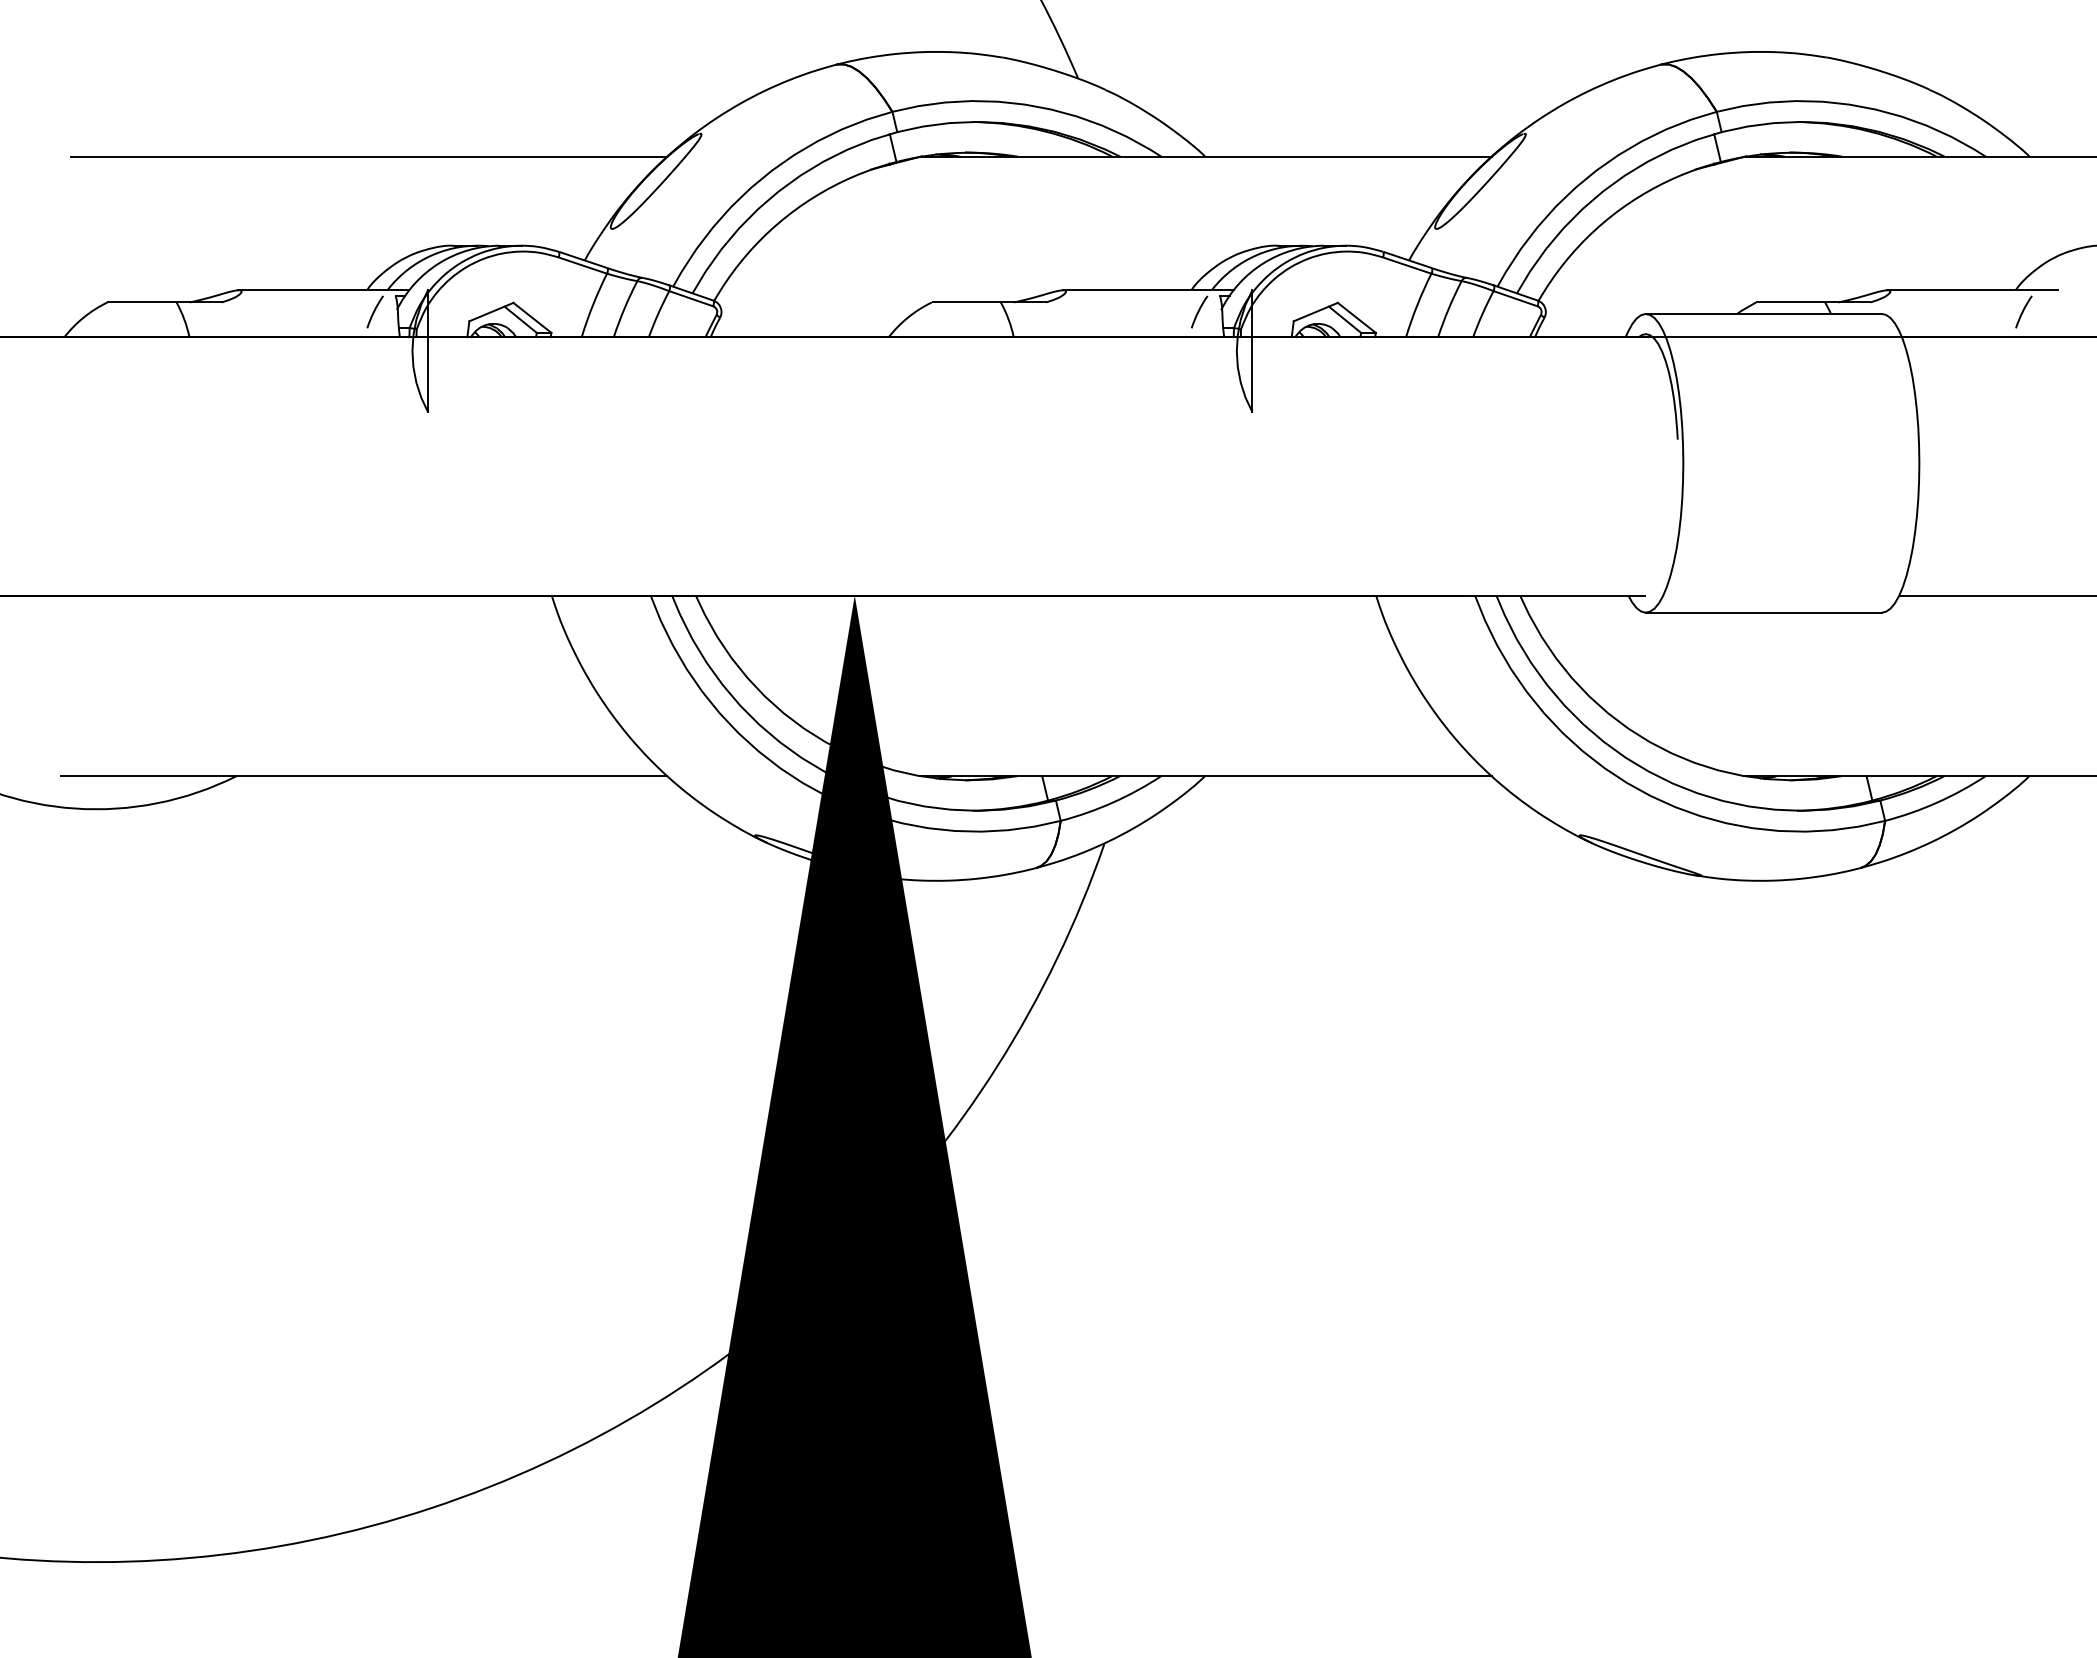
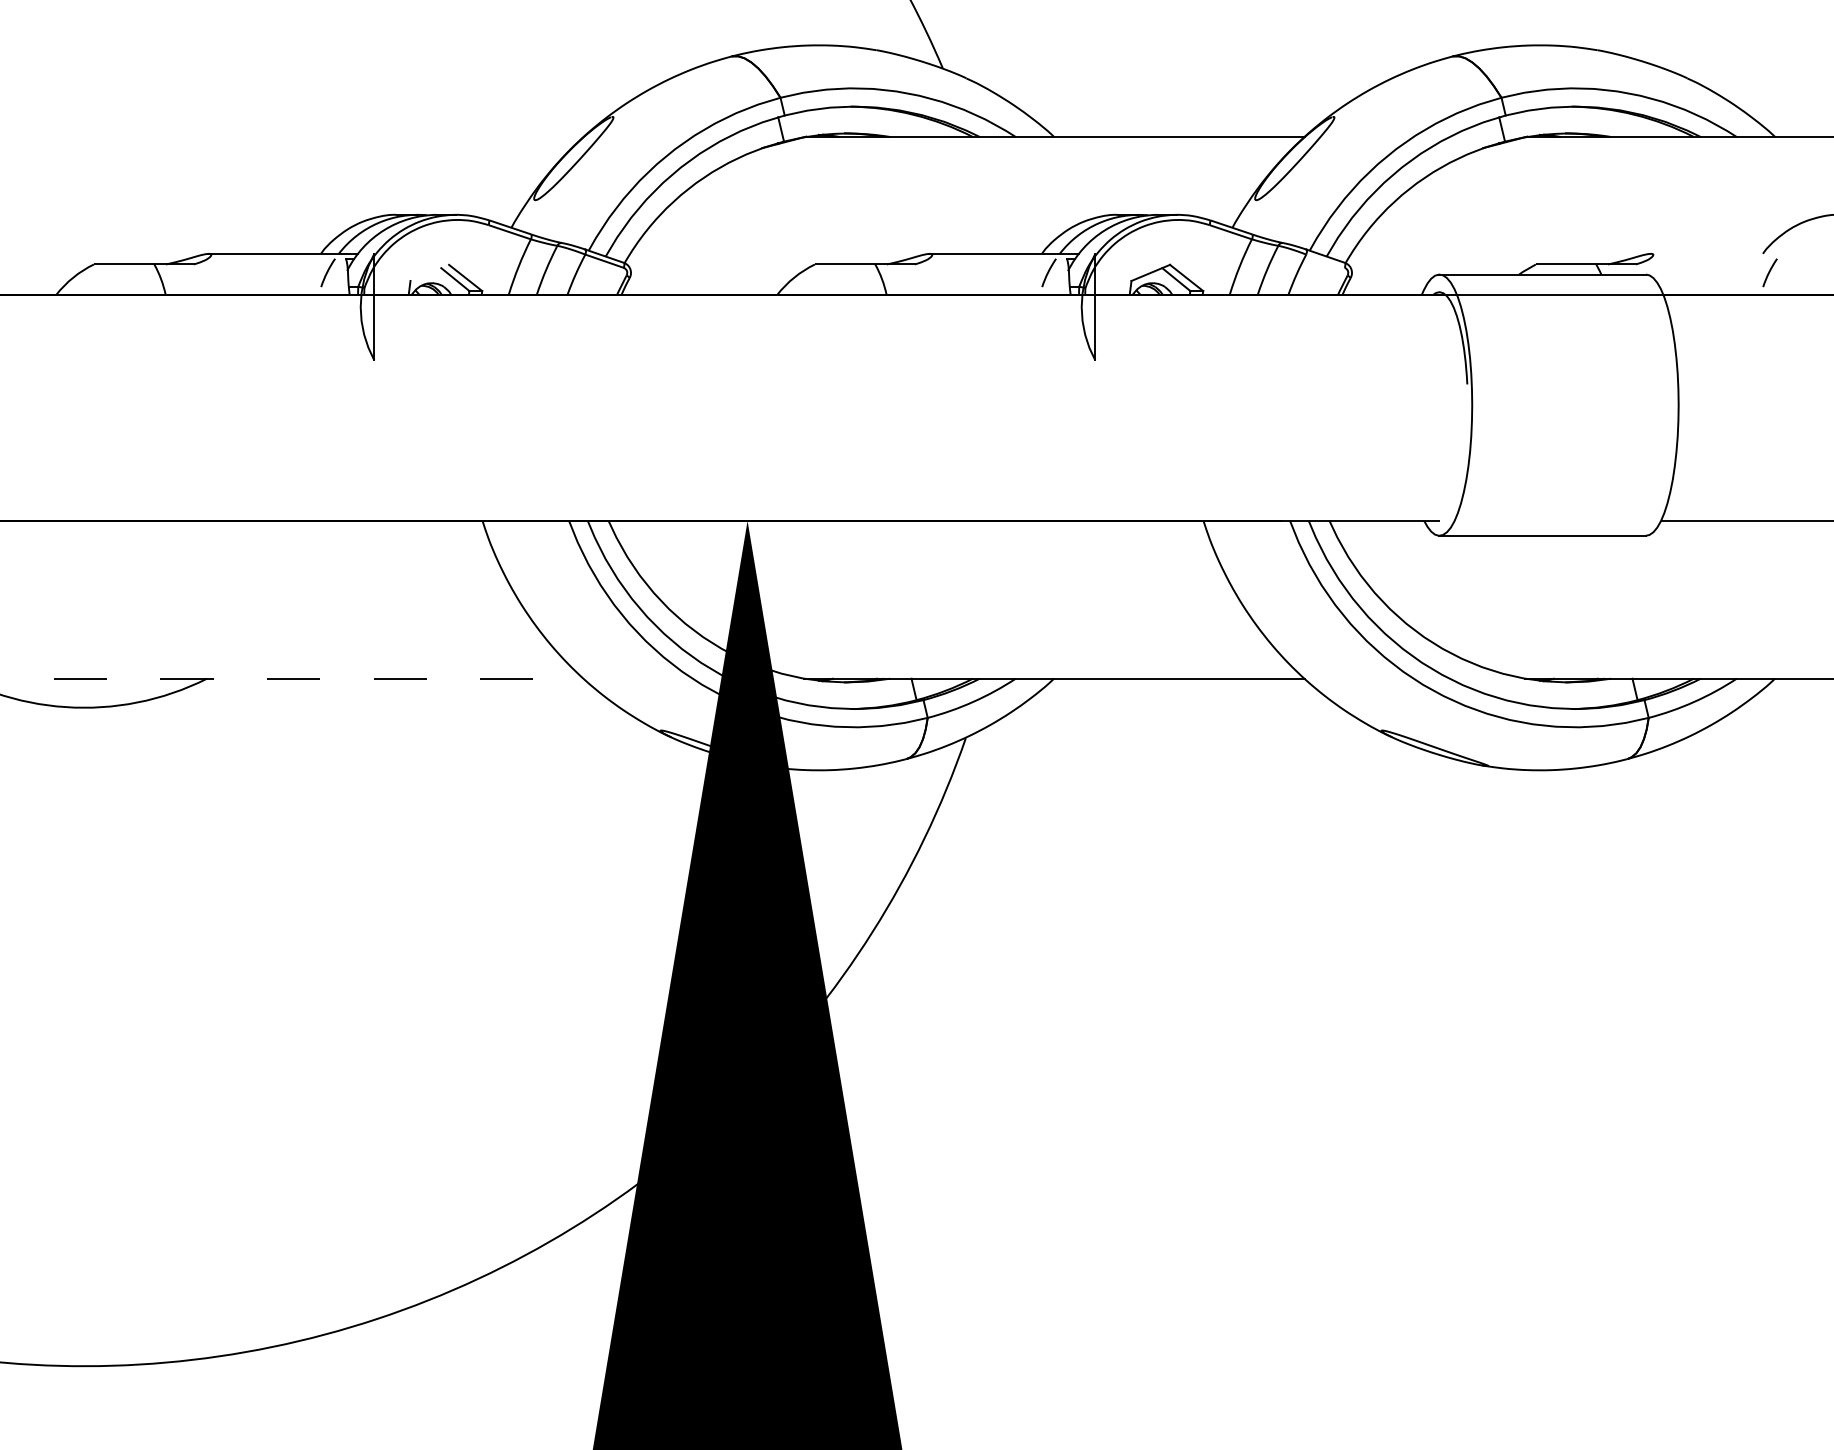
line: (368, 156) -> (322, 136), removed
line: (1972, 290) -> (1725, 254), removed
line: (1515, 298) -> (1325, 261), removed
line: (491, 311) -> (429, 272), removed
line: (364, 776) -> (318, 679), solid -> dashed

